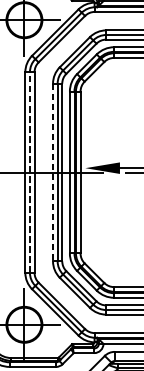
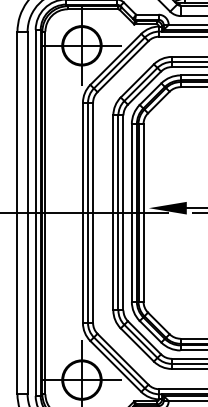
line: (30, 172) -> (88, 212), dashed -> solid
line: (53, 172) -> (113, 212), dashed -> solid

